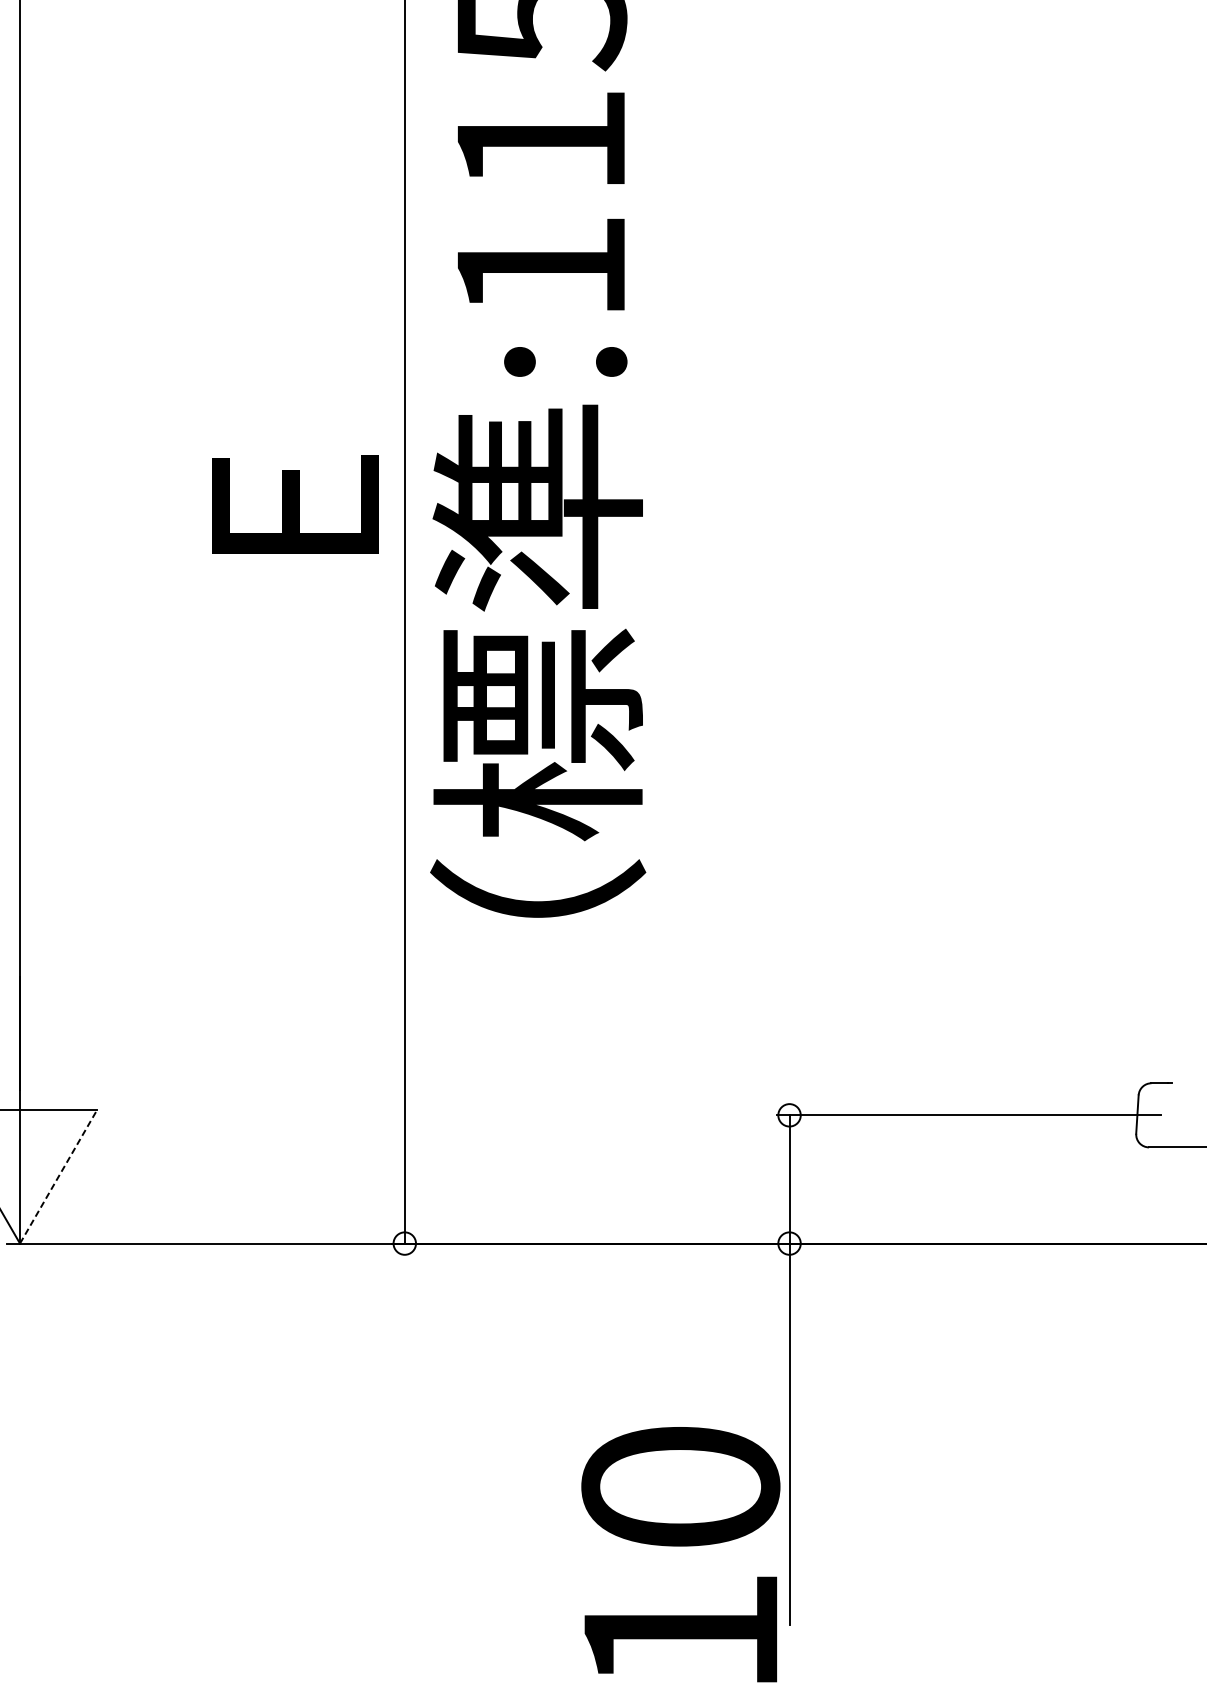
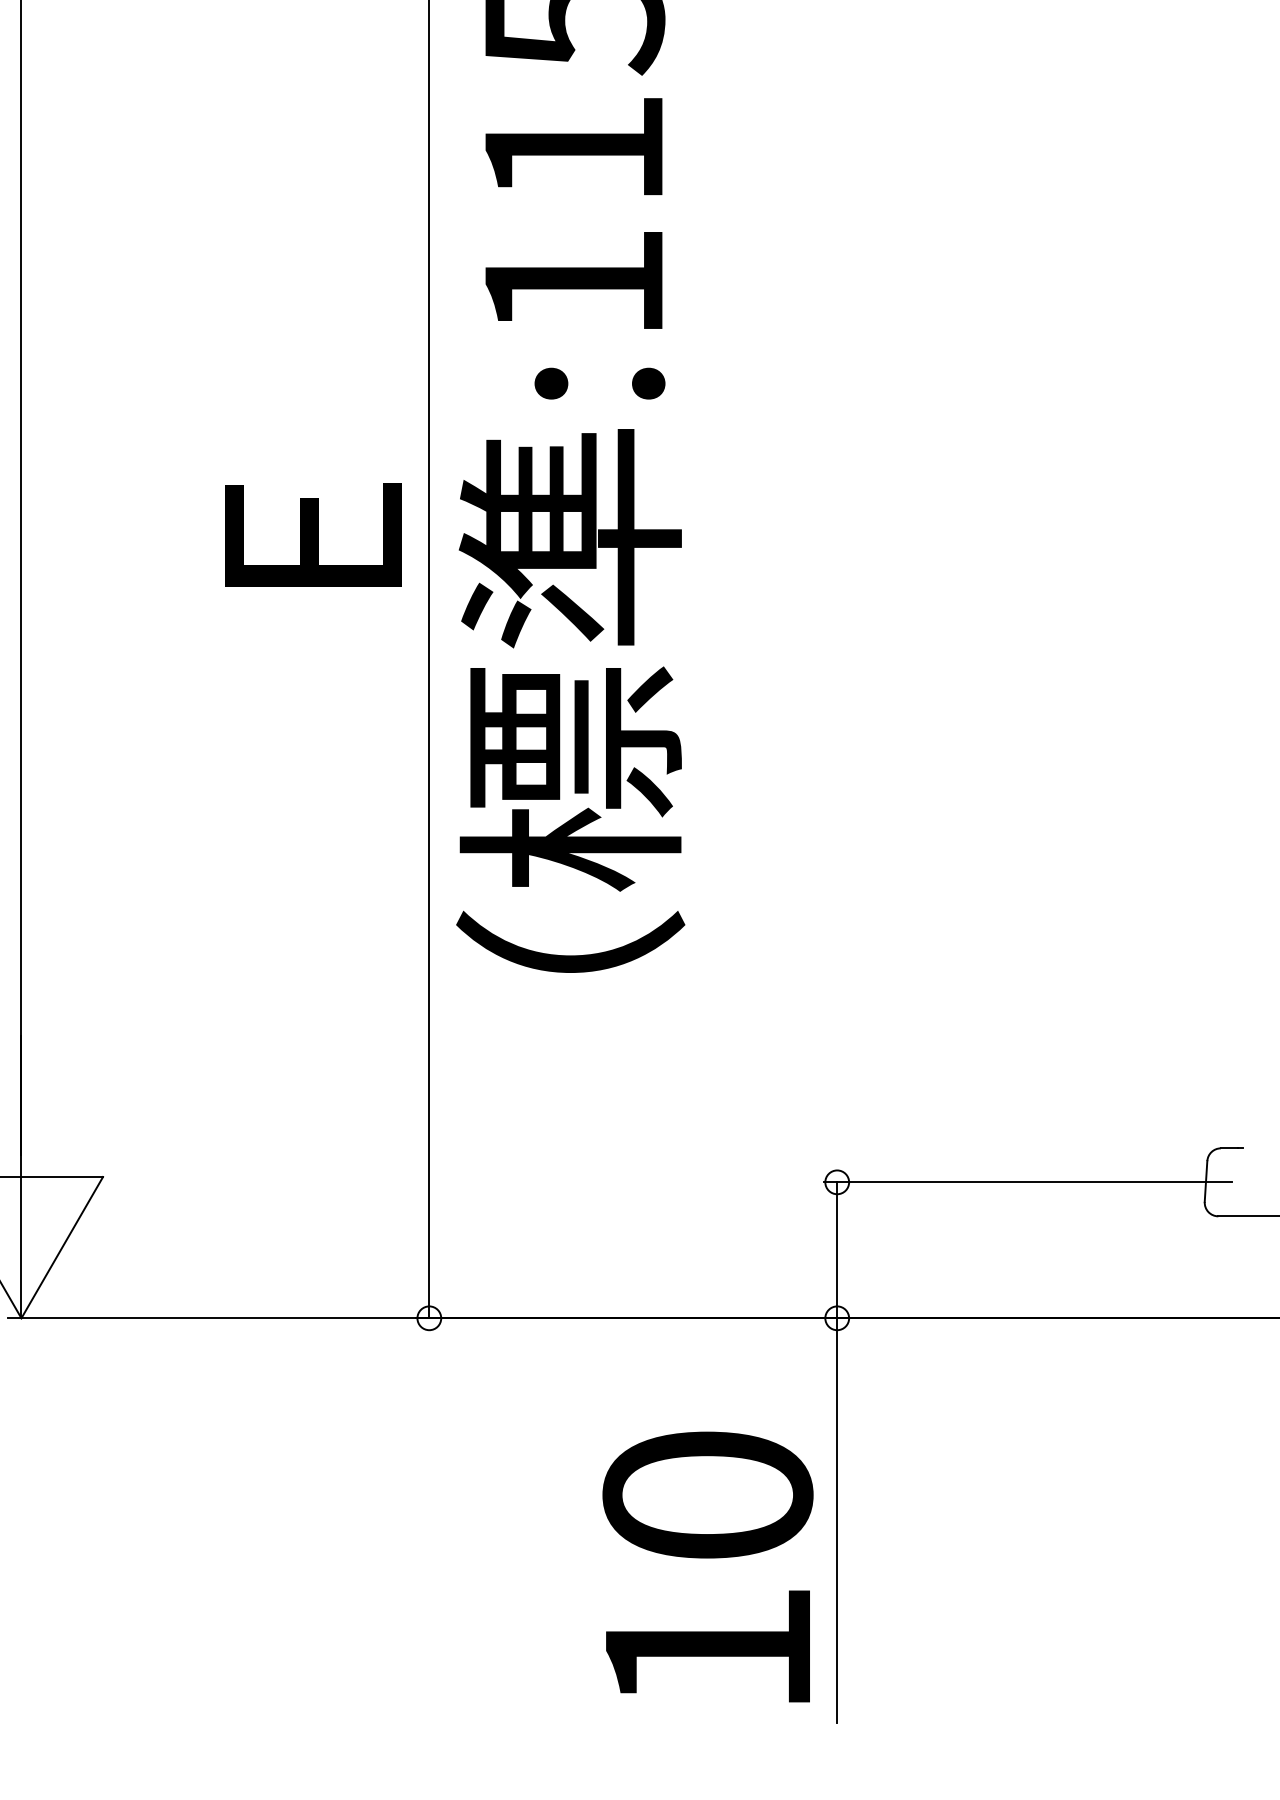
line: (58, 1176) -> (62, 1247), dashed -> solid
text: (680, 1554) -> (707, 1566), moved

